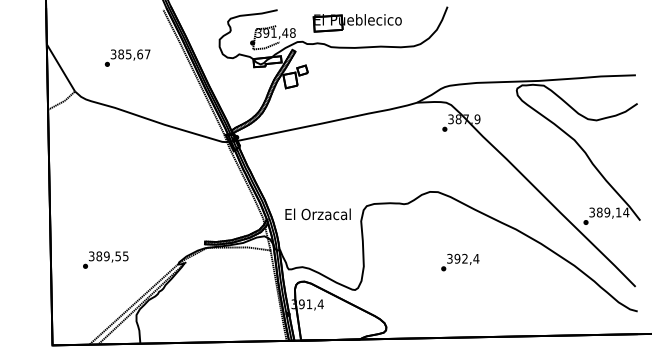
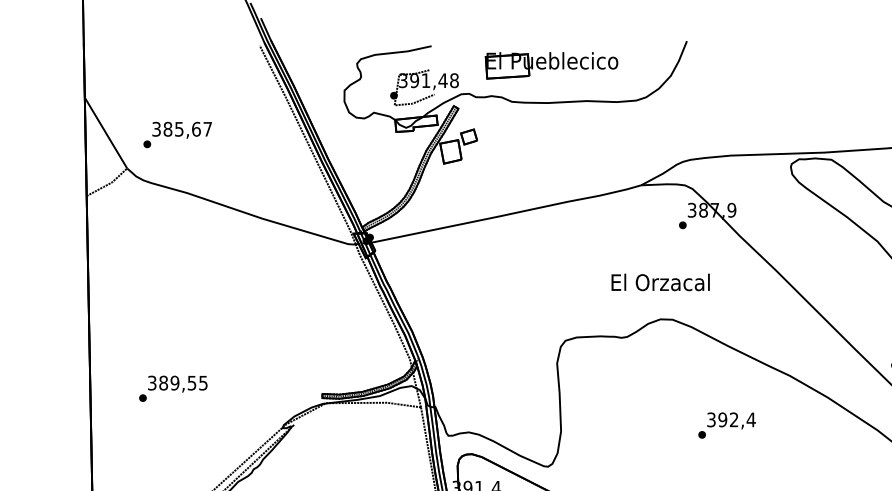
text: (127, 57) -> (177, 133), moved
text: (317, 214) -> (659, 282), moved
text: (105, 259) -> (172, 387), moved
text: (460, 262) -> (727, 425), moved

